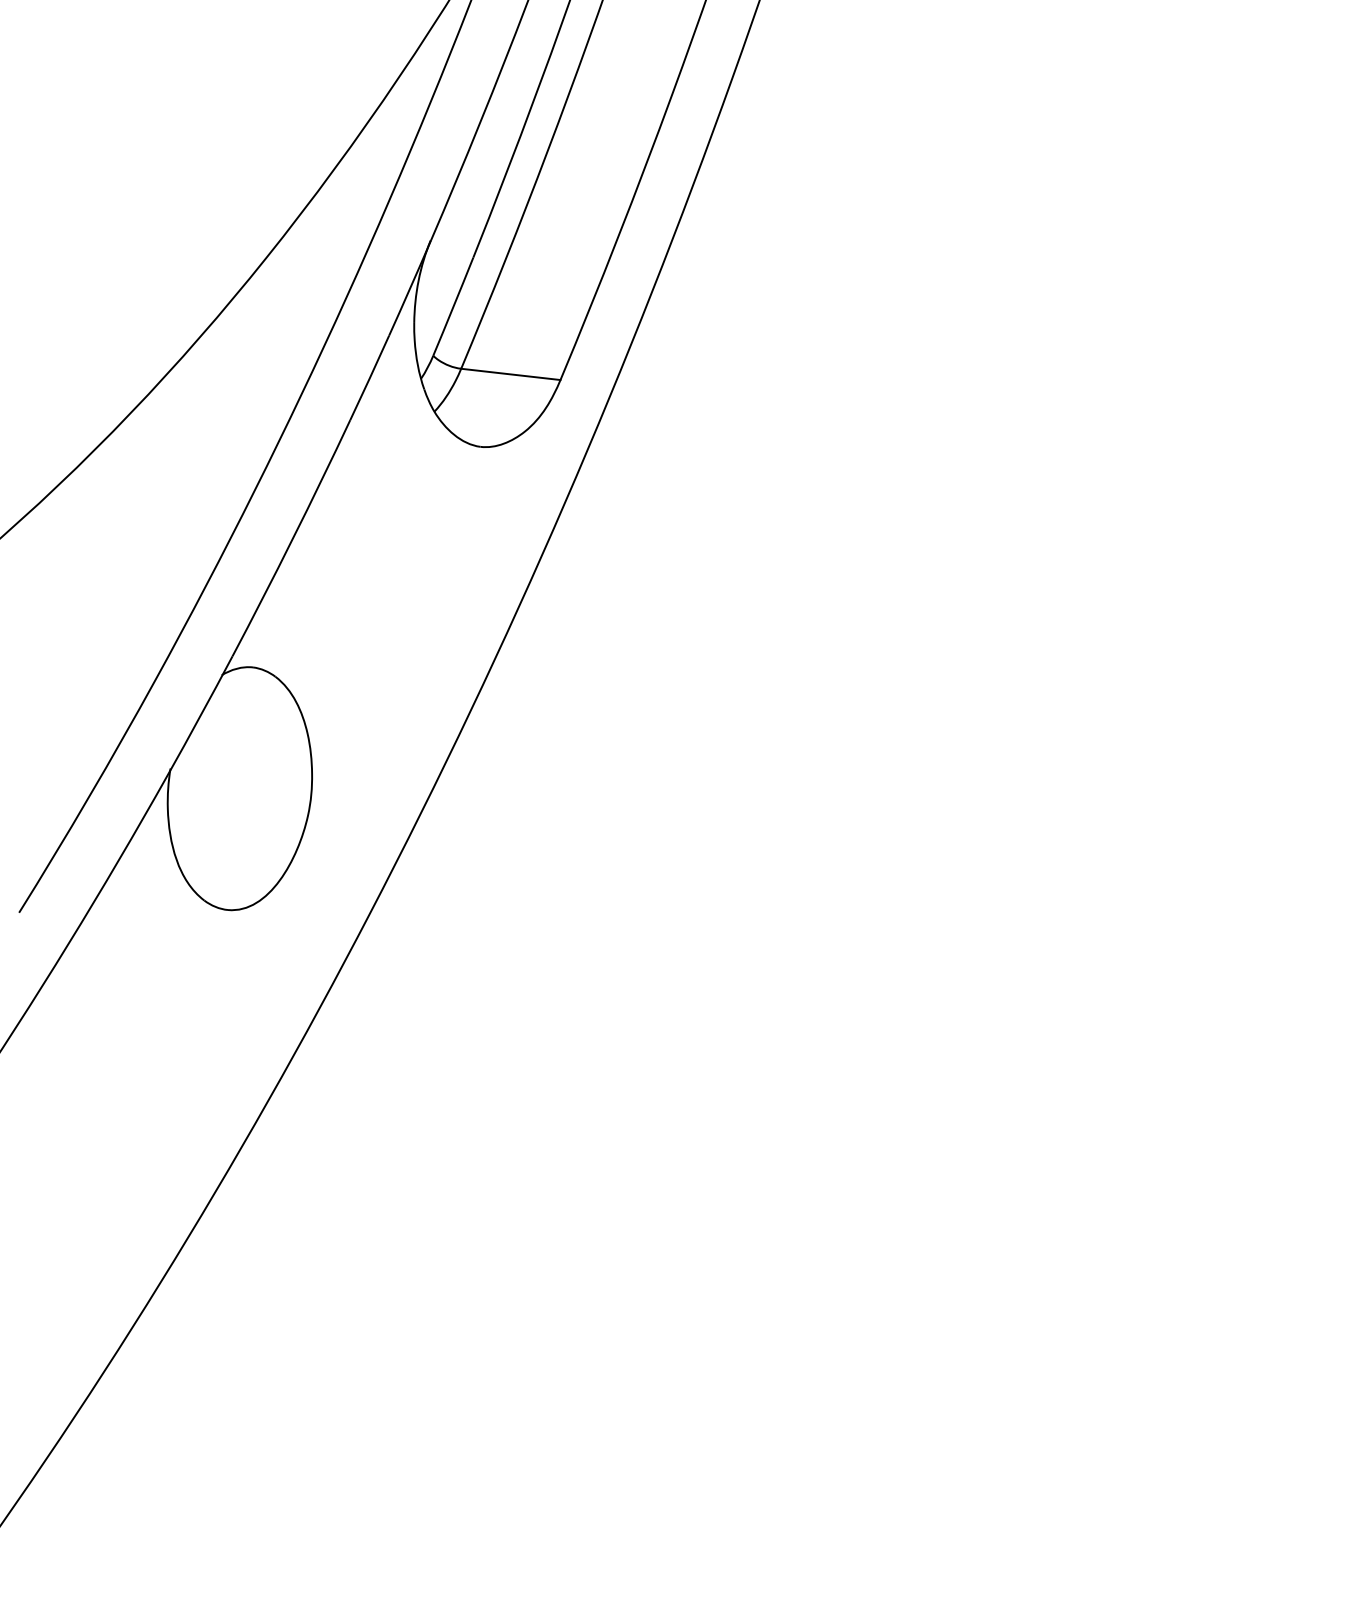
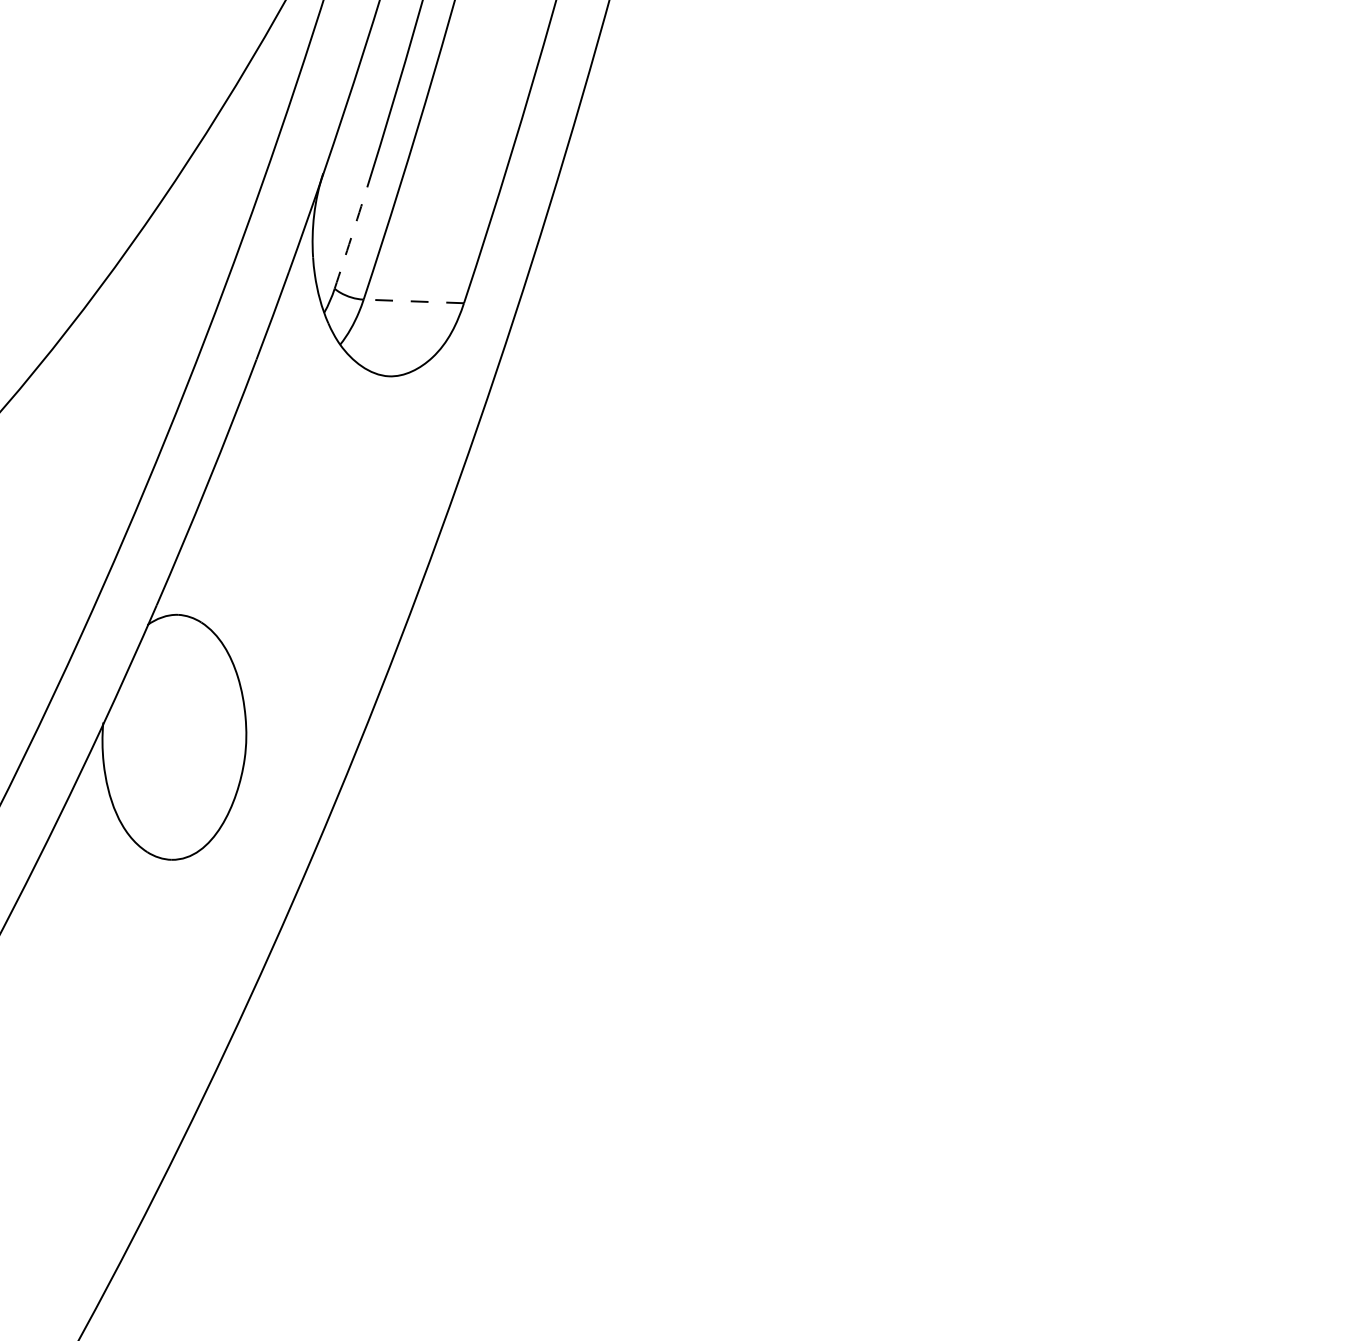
arc: (453, 306) -> (351, 237), solid -> dashed
line: (510, 374) -> (413, 301), solid -> dashed

